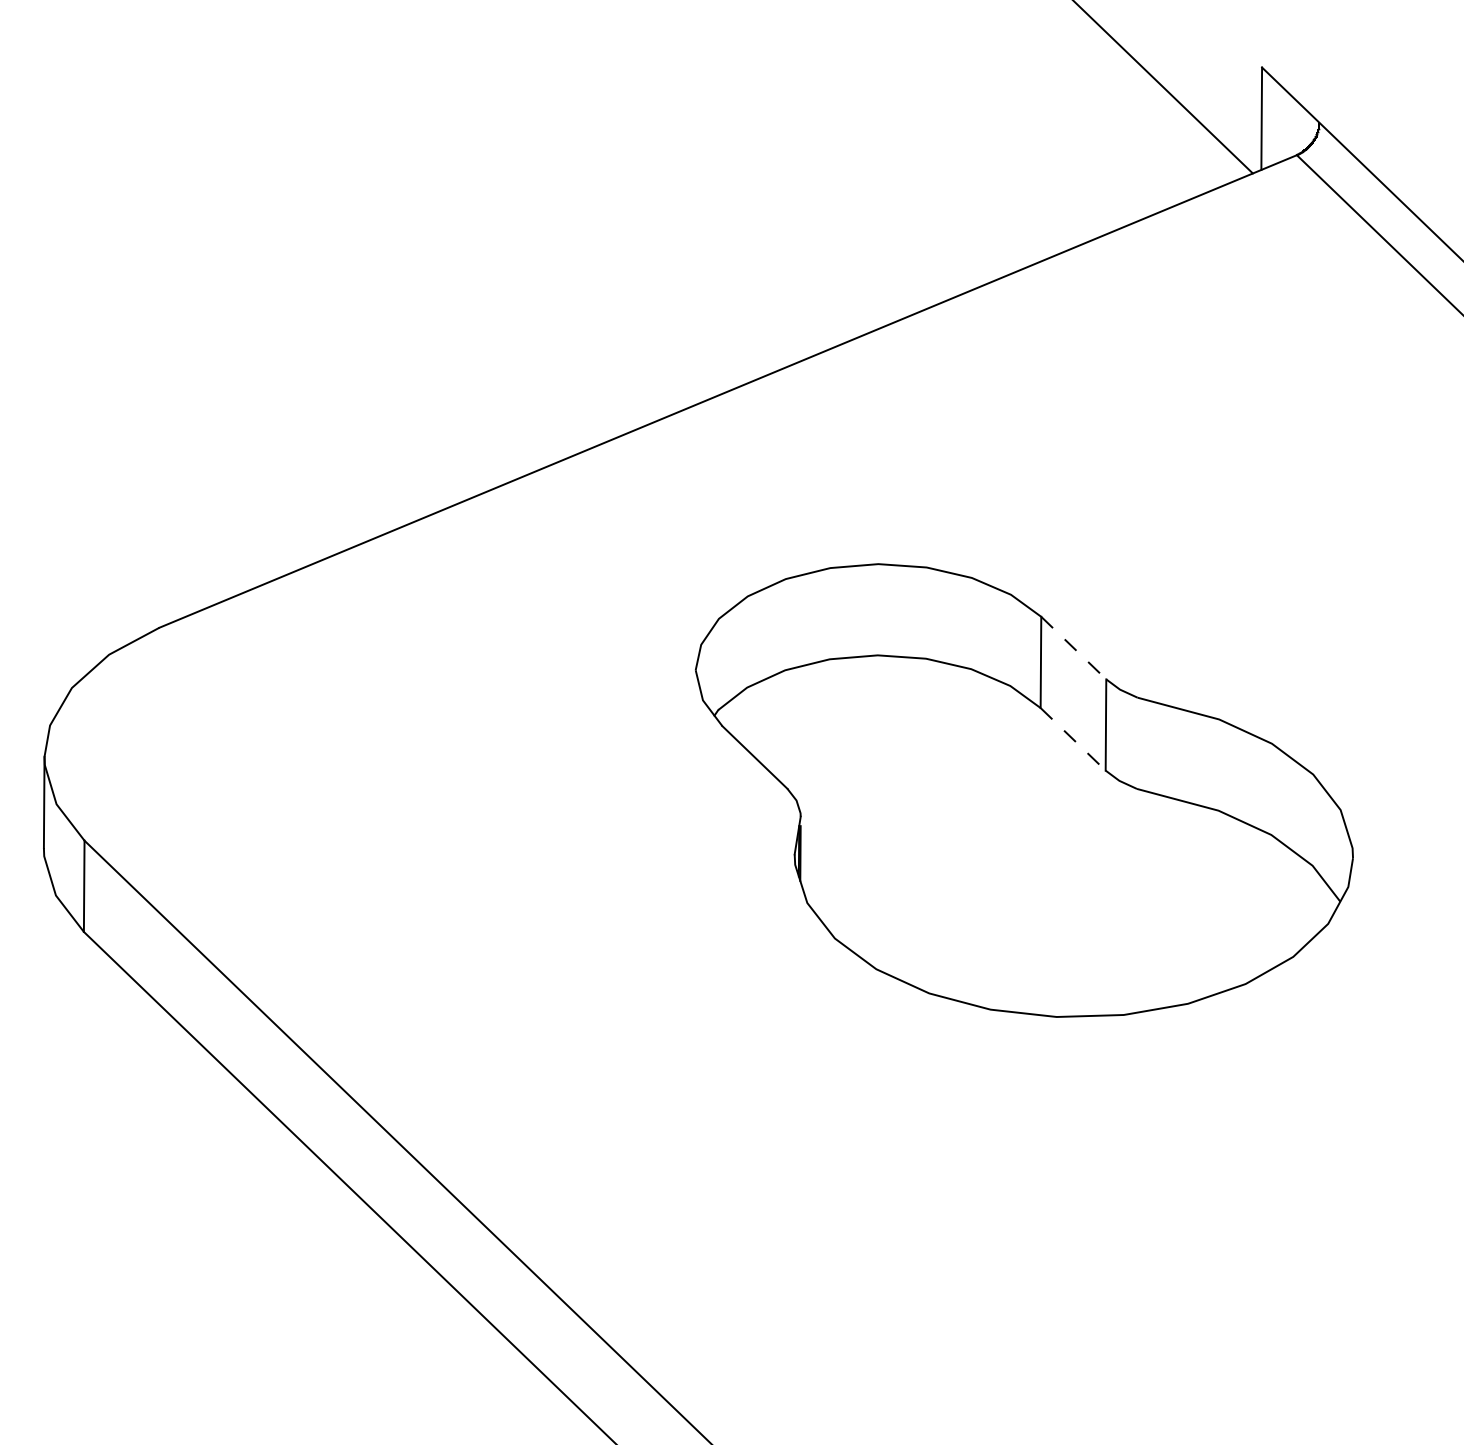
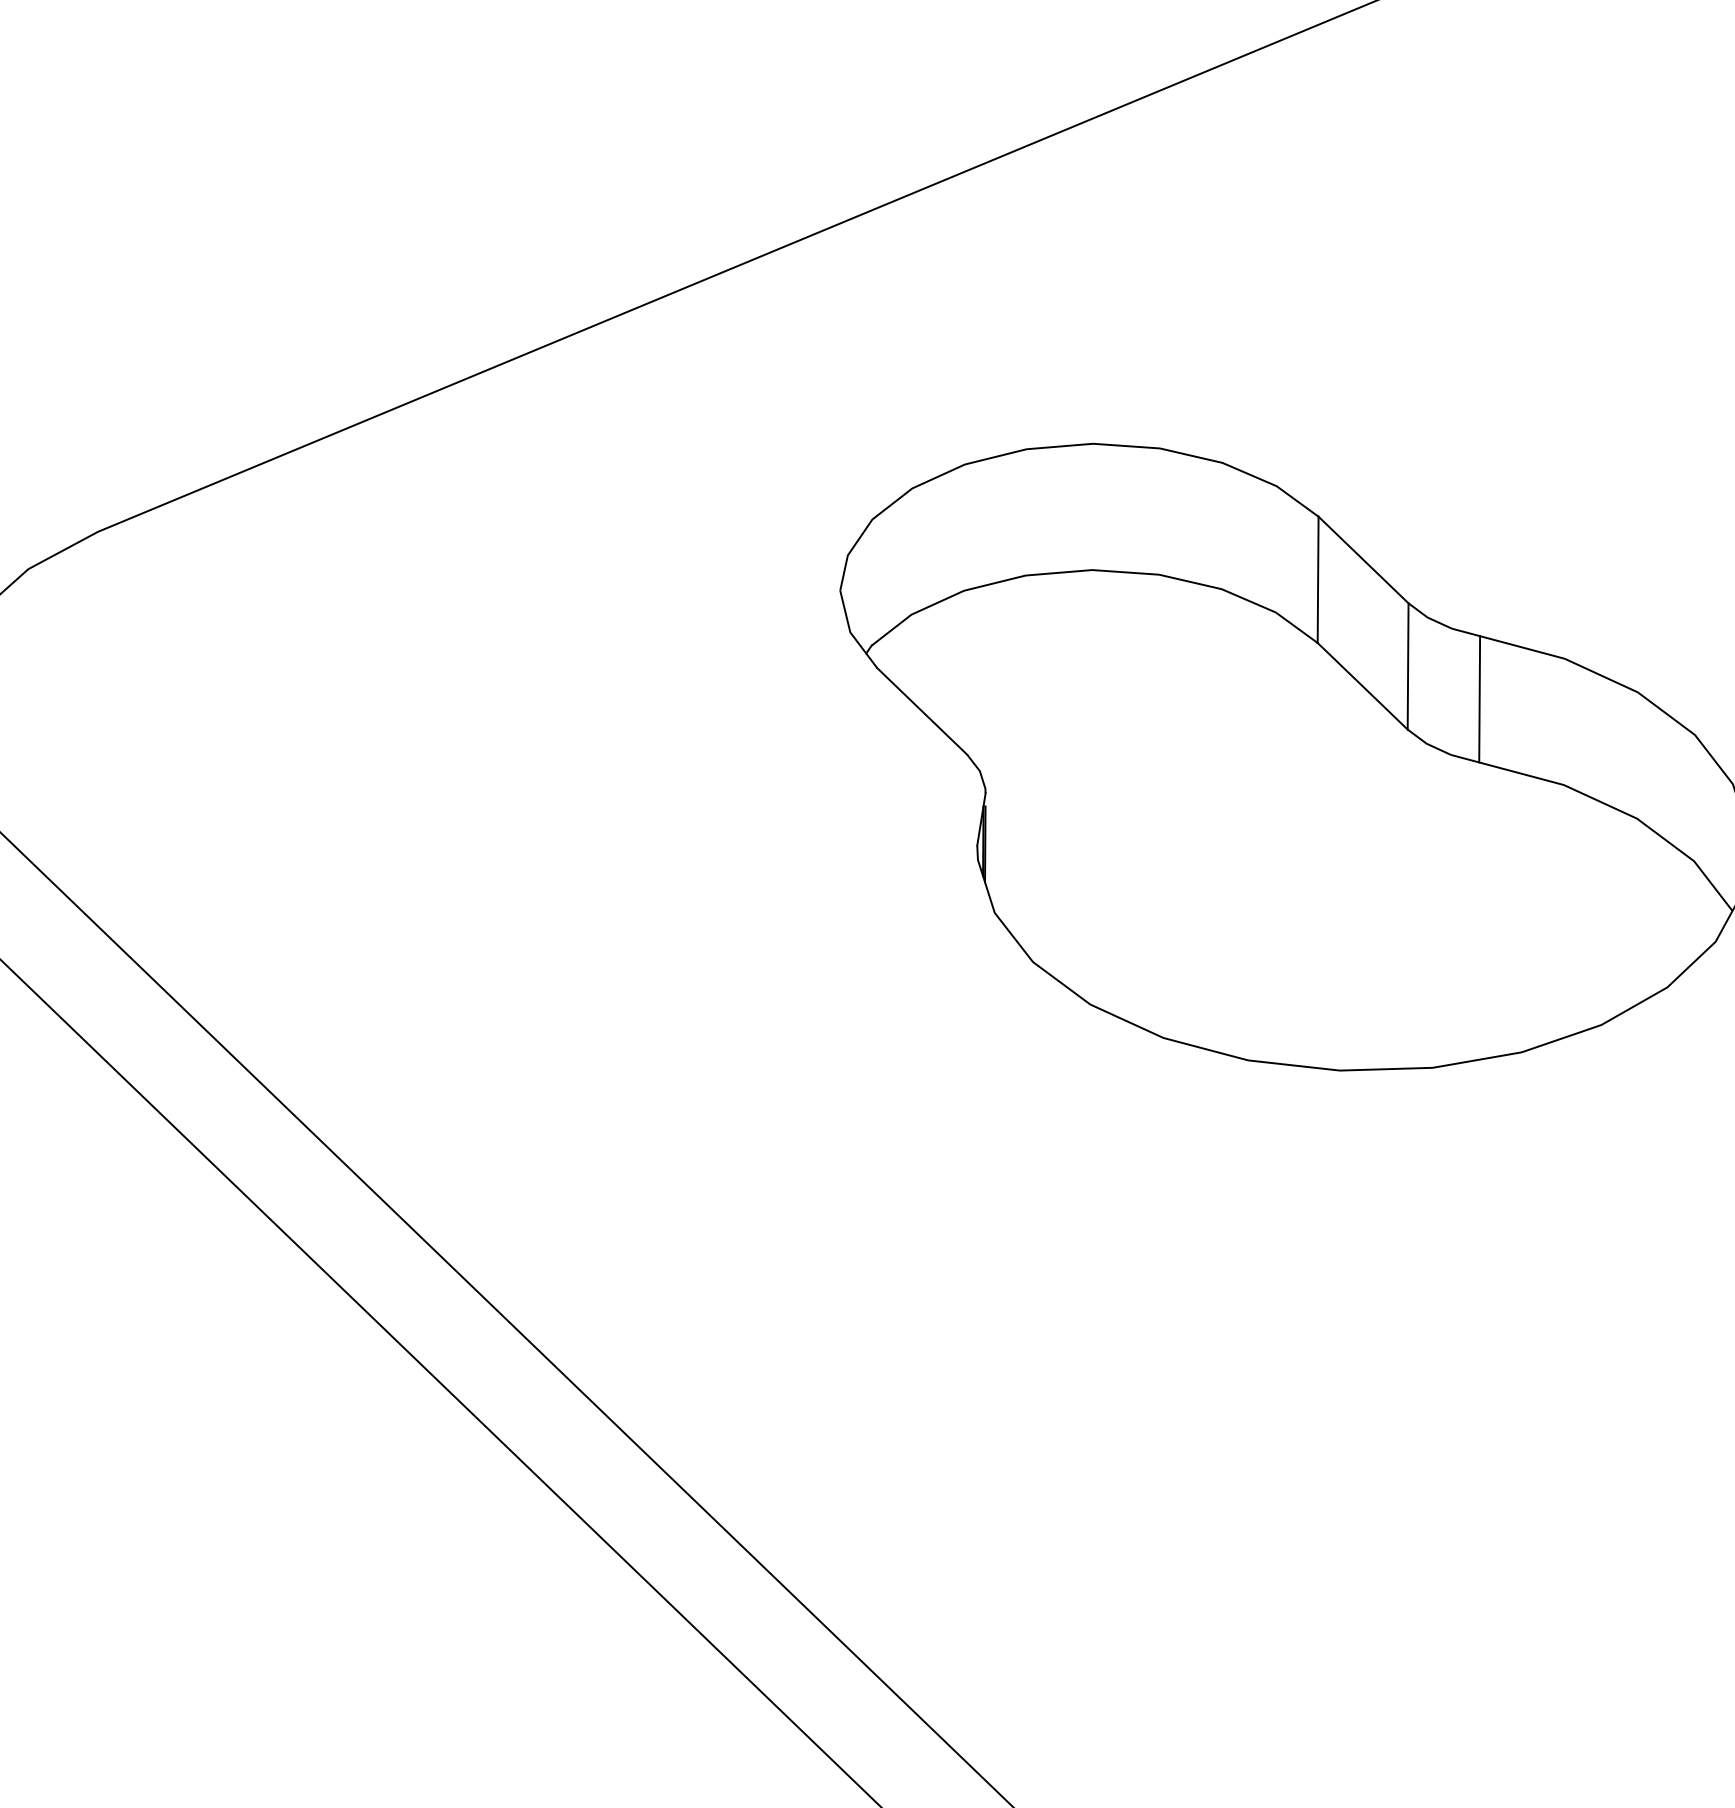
line: (1074, 648) -> (1364, 560), dashed -> solid
line: (1073, 739) -> (1363, 686), dashed -> solid
line: (1157, 748) -> (1479, 698), added

